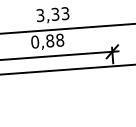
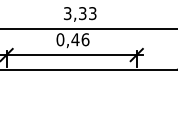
text: (55, 40) -> (80, 39), 0,88 -> 0,46

